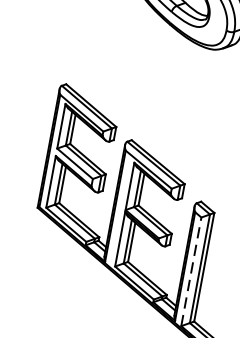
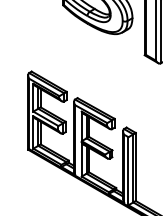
line: (191, 270) -> (128, 170), dashed -> solid

